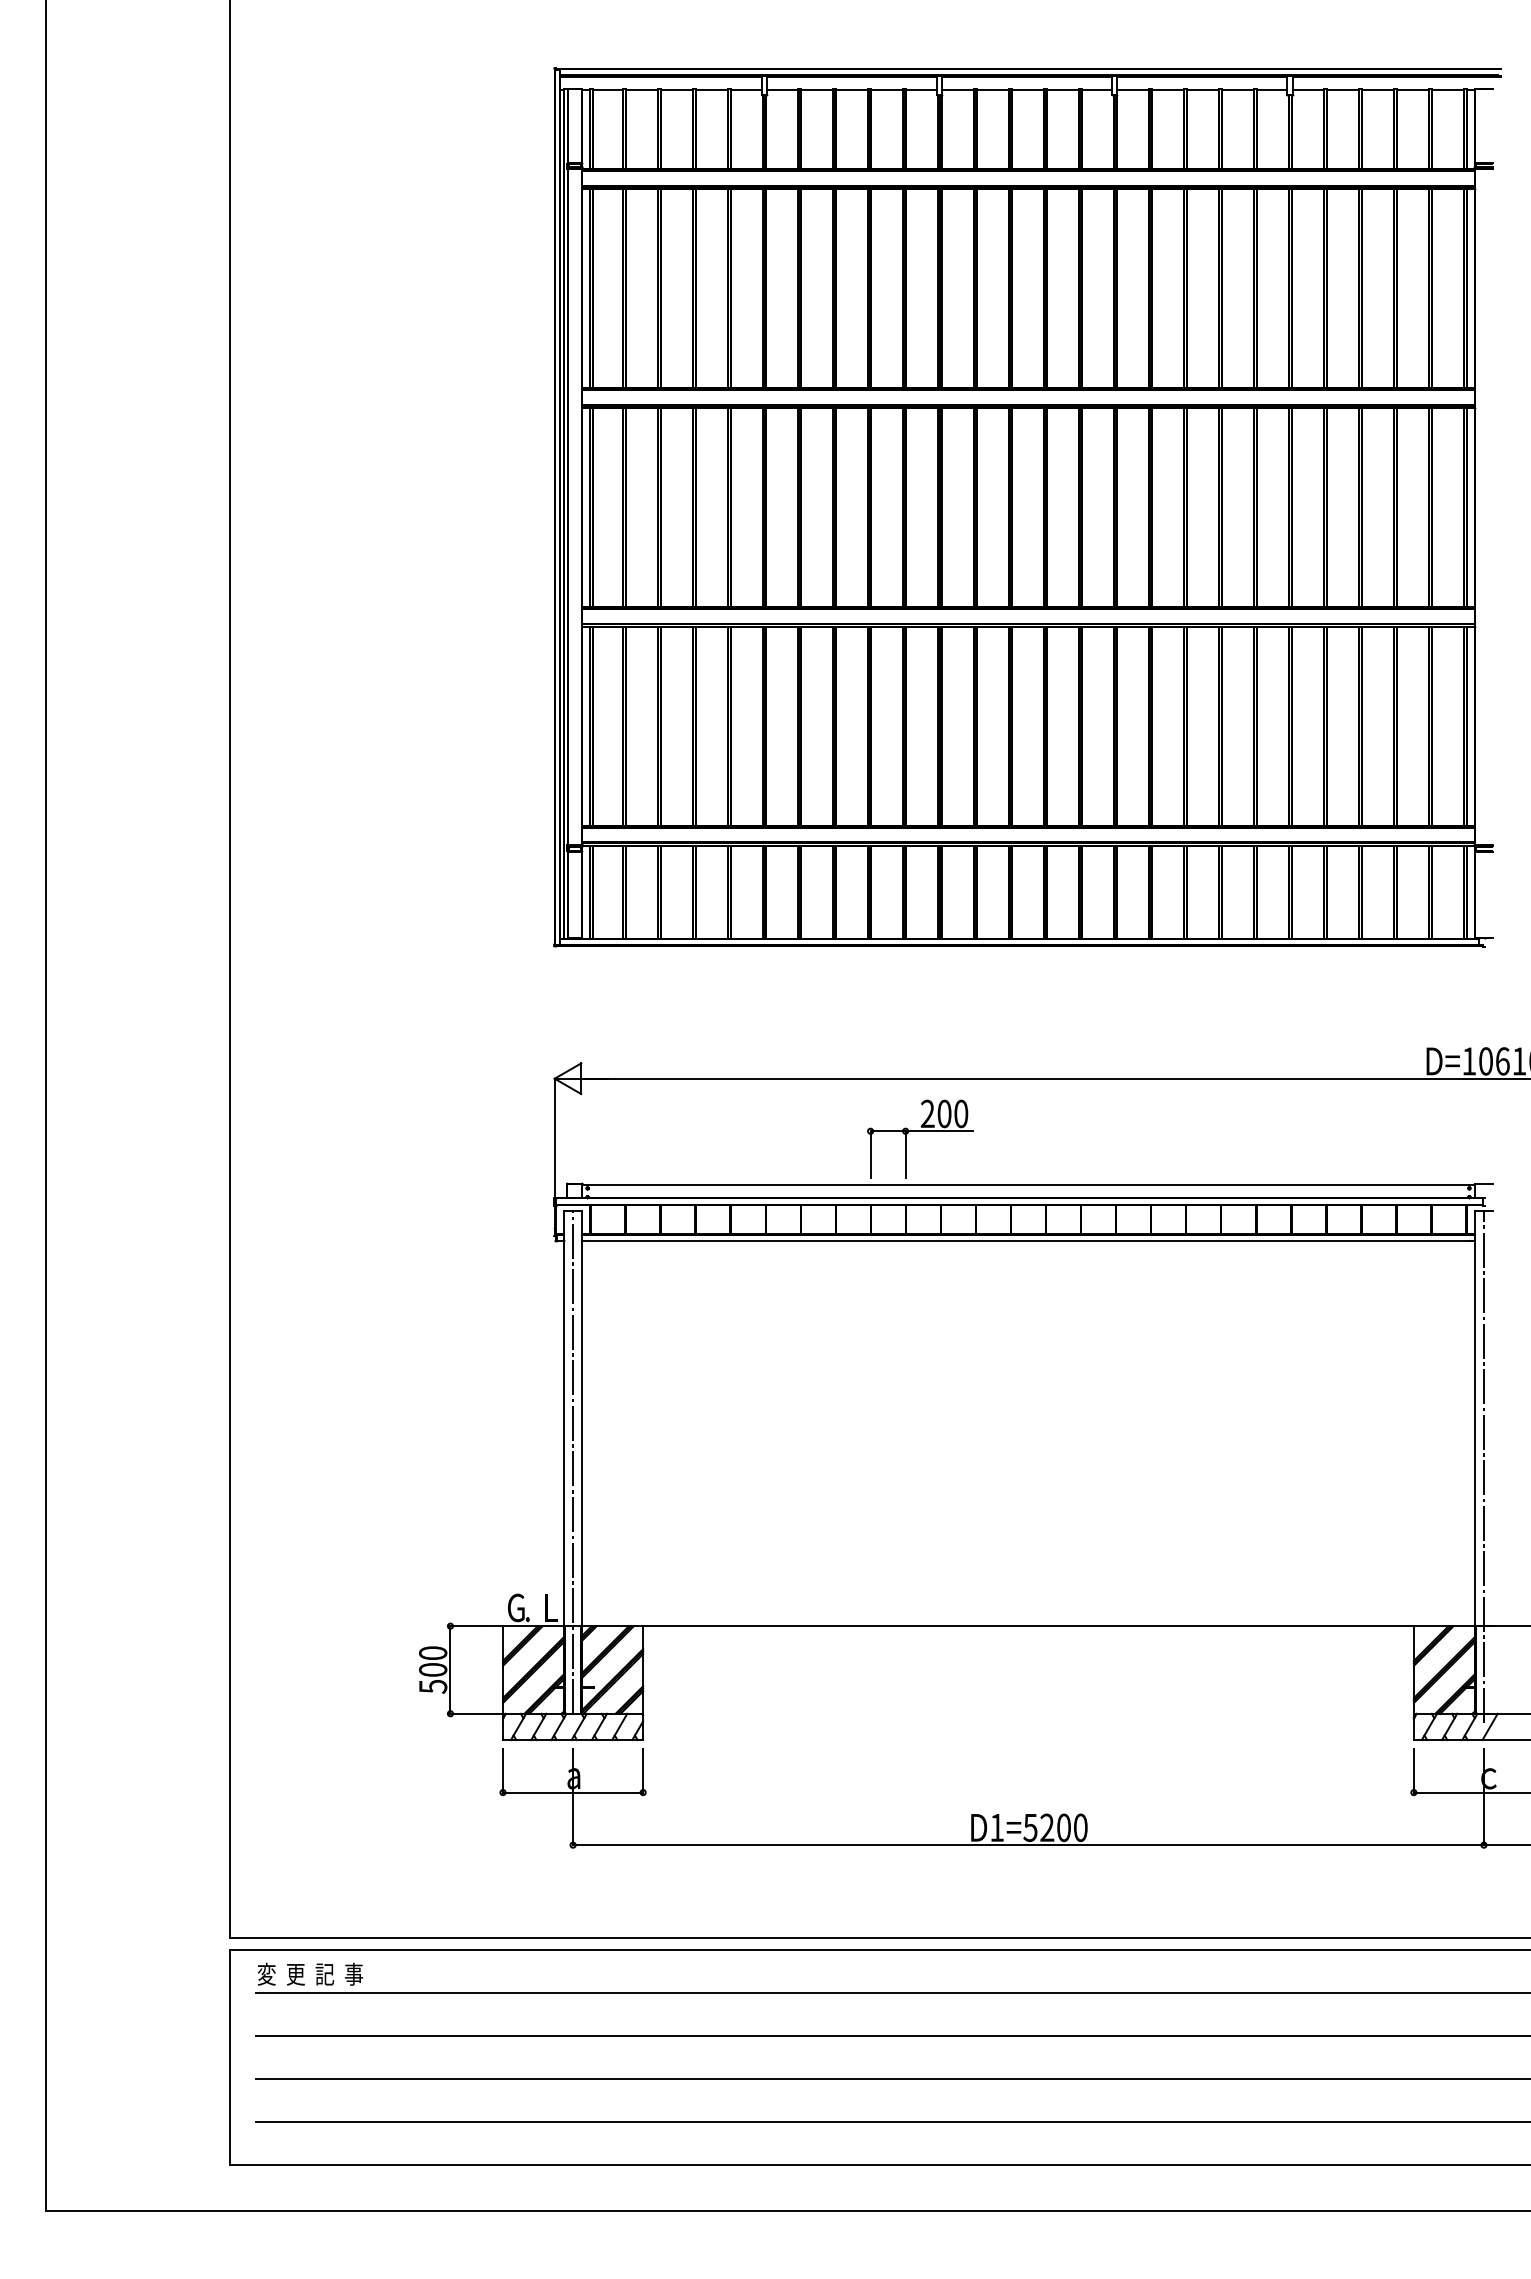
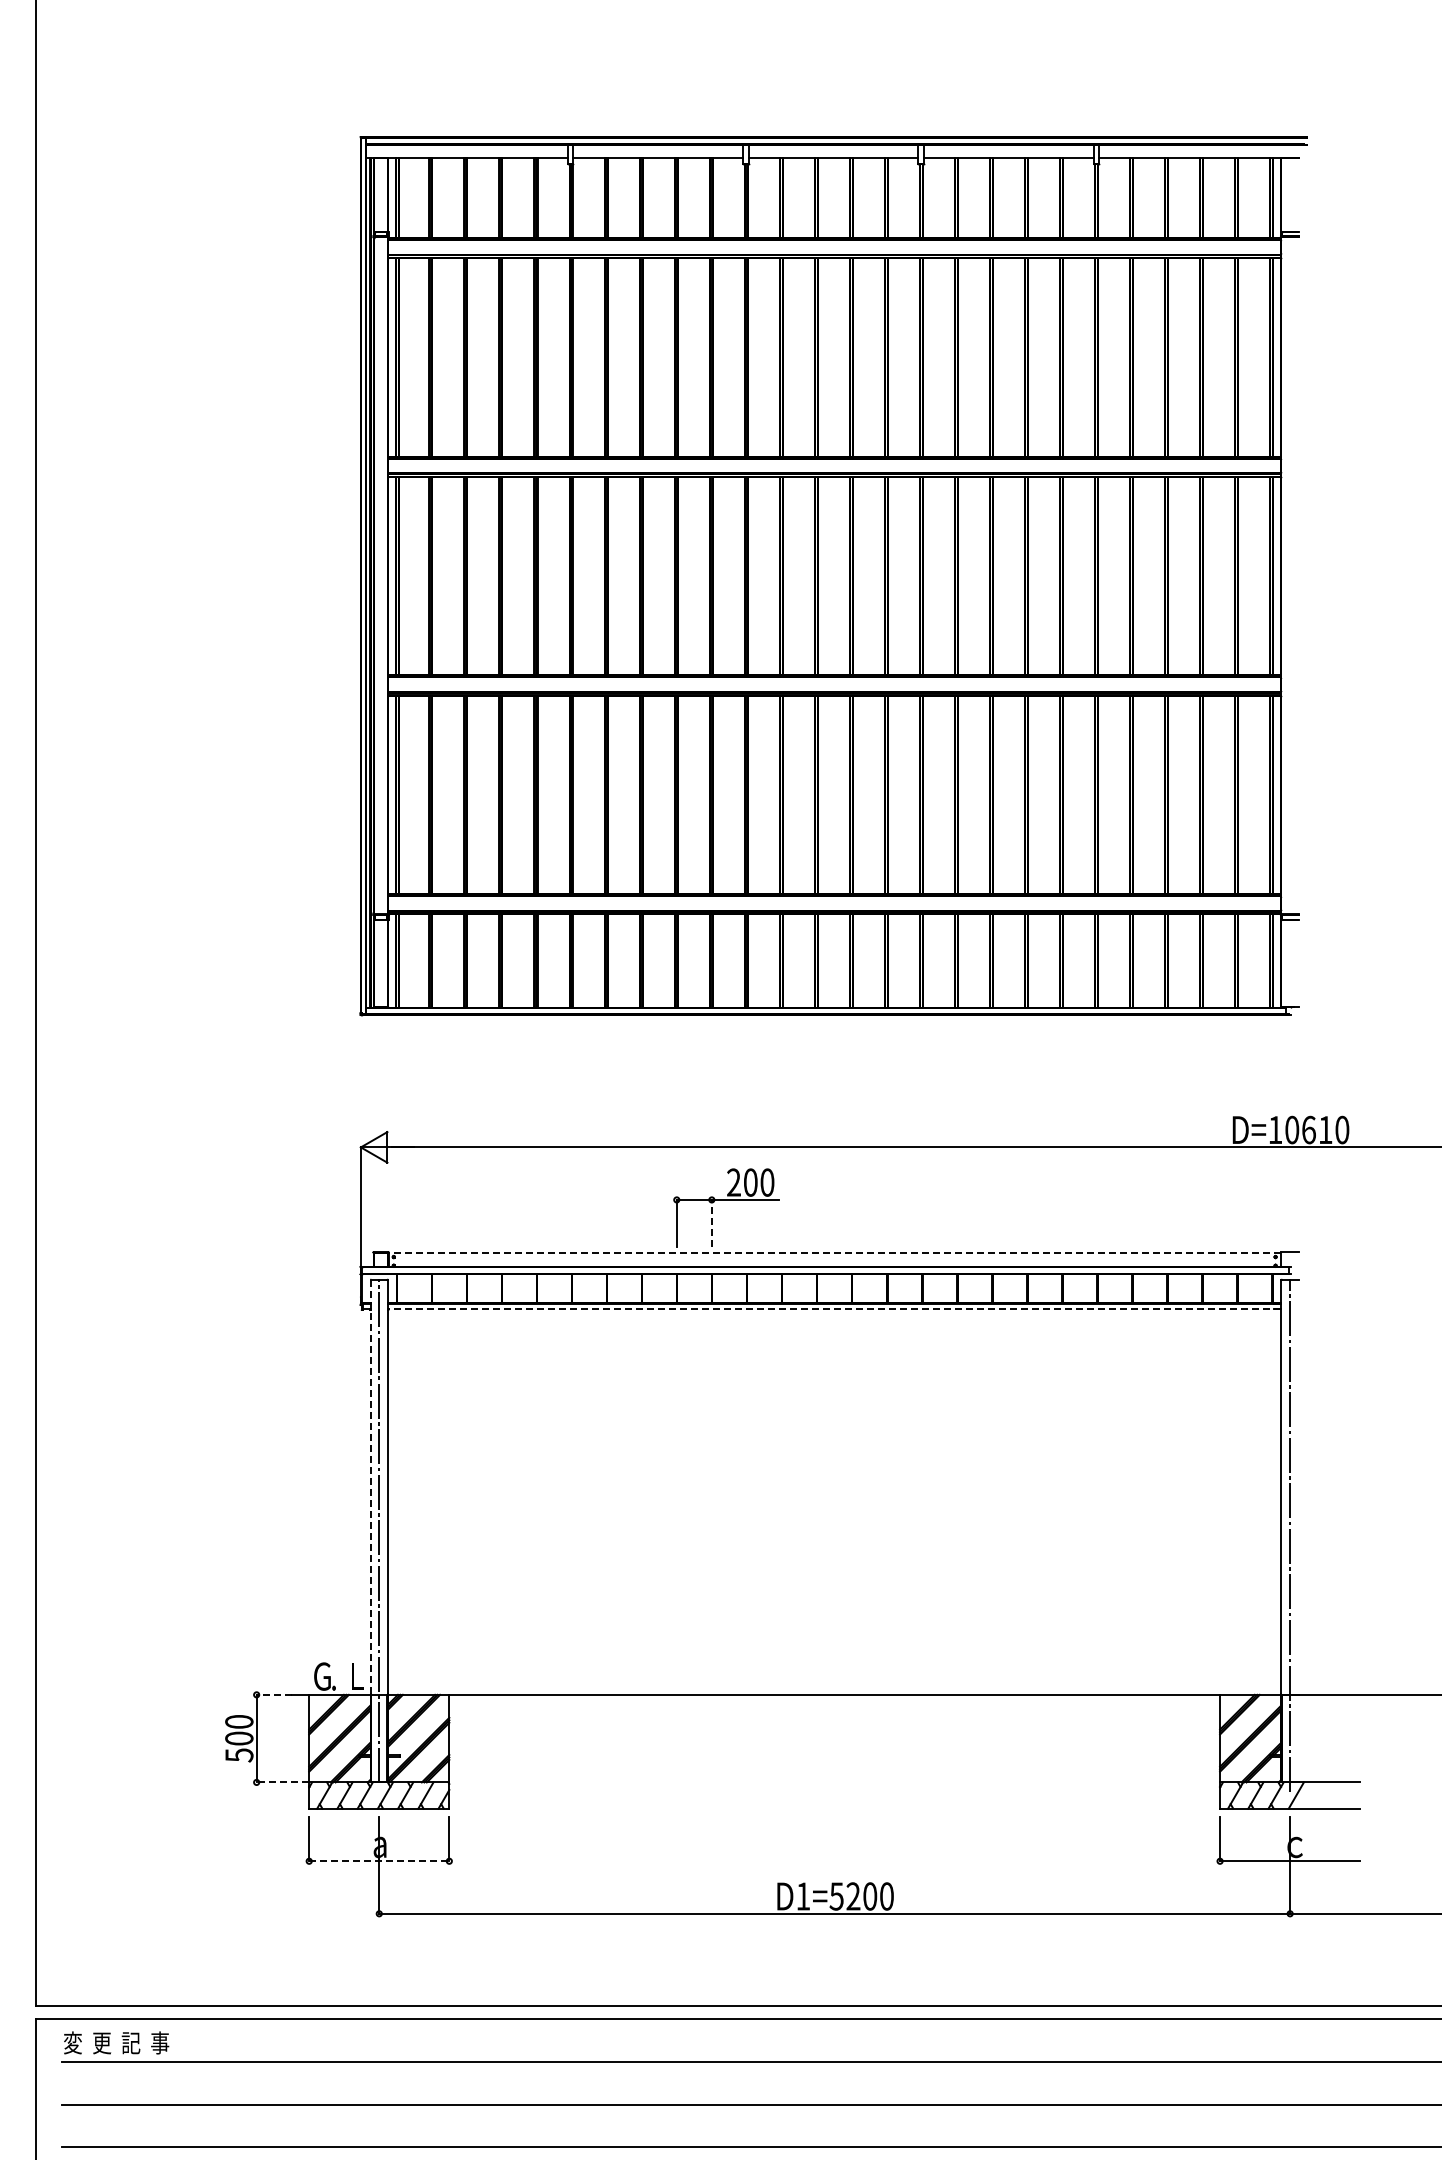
line: (905, 1154) -> (711, 1223), solid -> dashed
line: (1028, 1184) -> (834, 1253), solid -> dashed
line: (1028, 1240) -> (834, 1309), solid -> dashed
line: (564, 1418) -> (370, 1487), solid -> dashed
line: (467, 1626) -> (273, 1695), solid -> dashed
line: (476, 1713) -> (282, 1782), solid -> dashed
line: (573, 1792) -> (379, 1861), solid -> dashed

